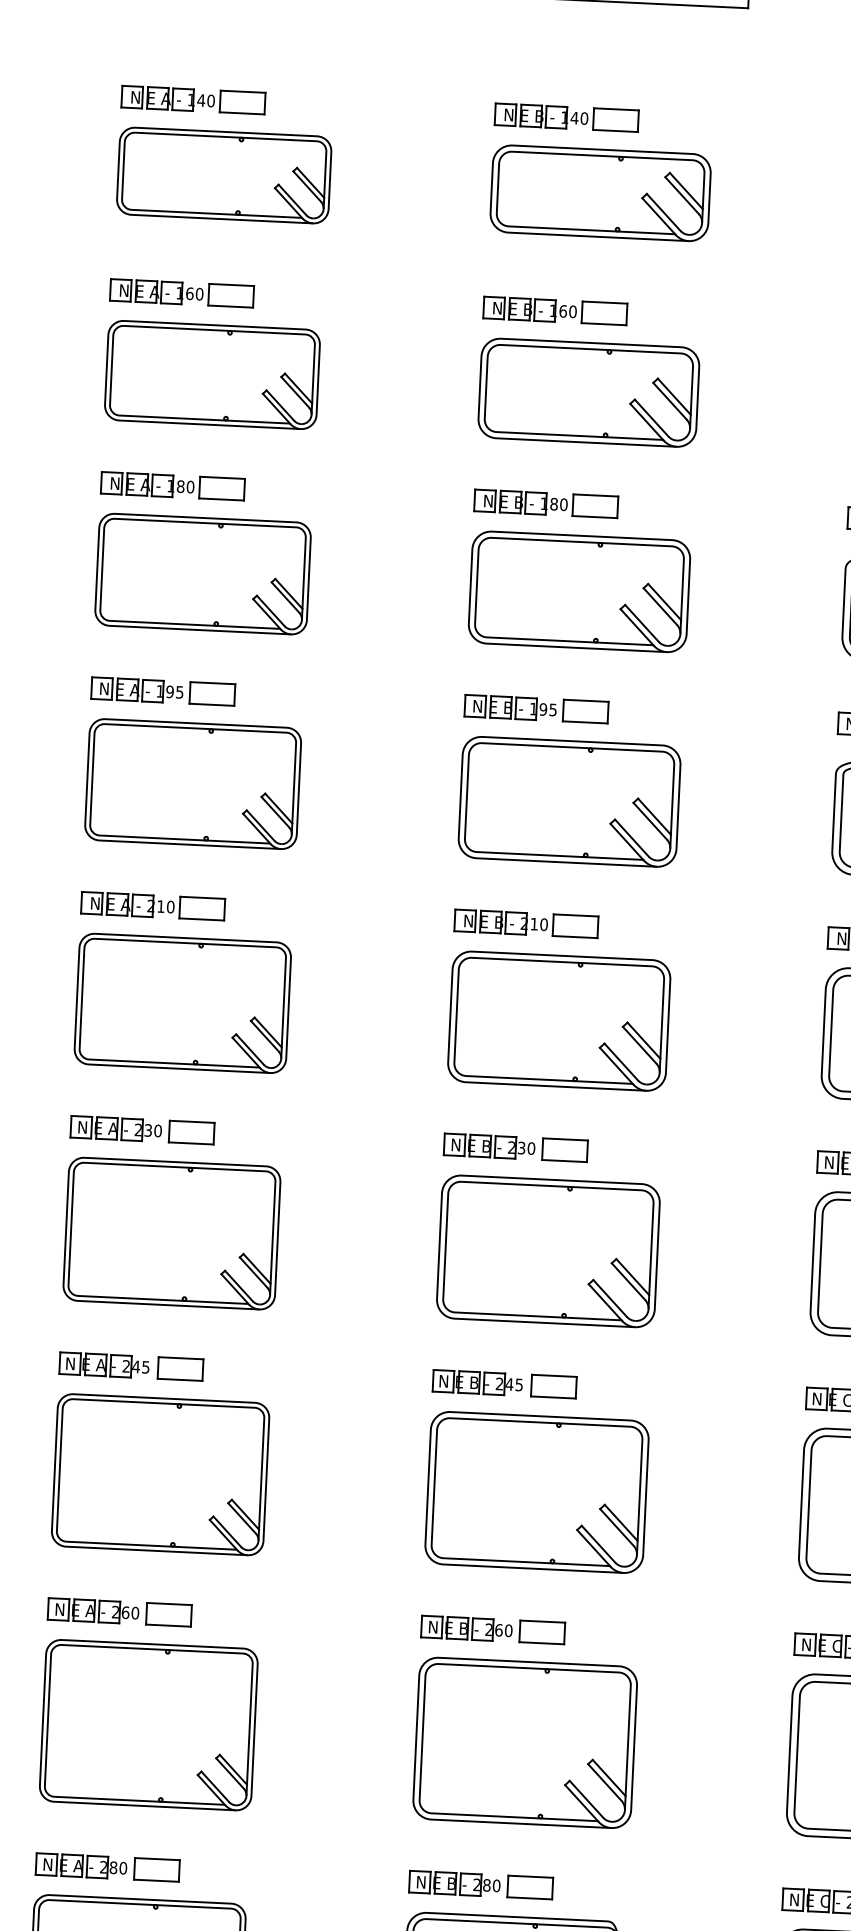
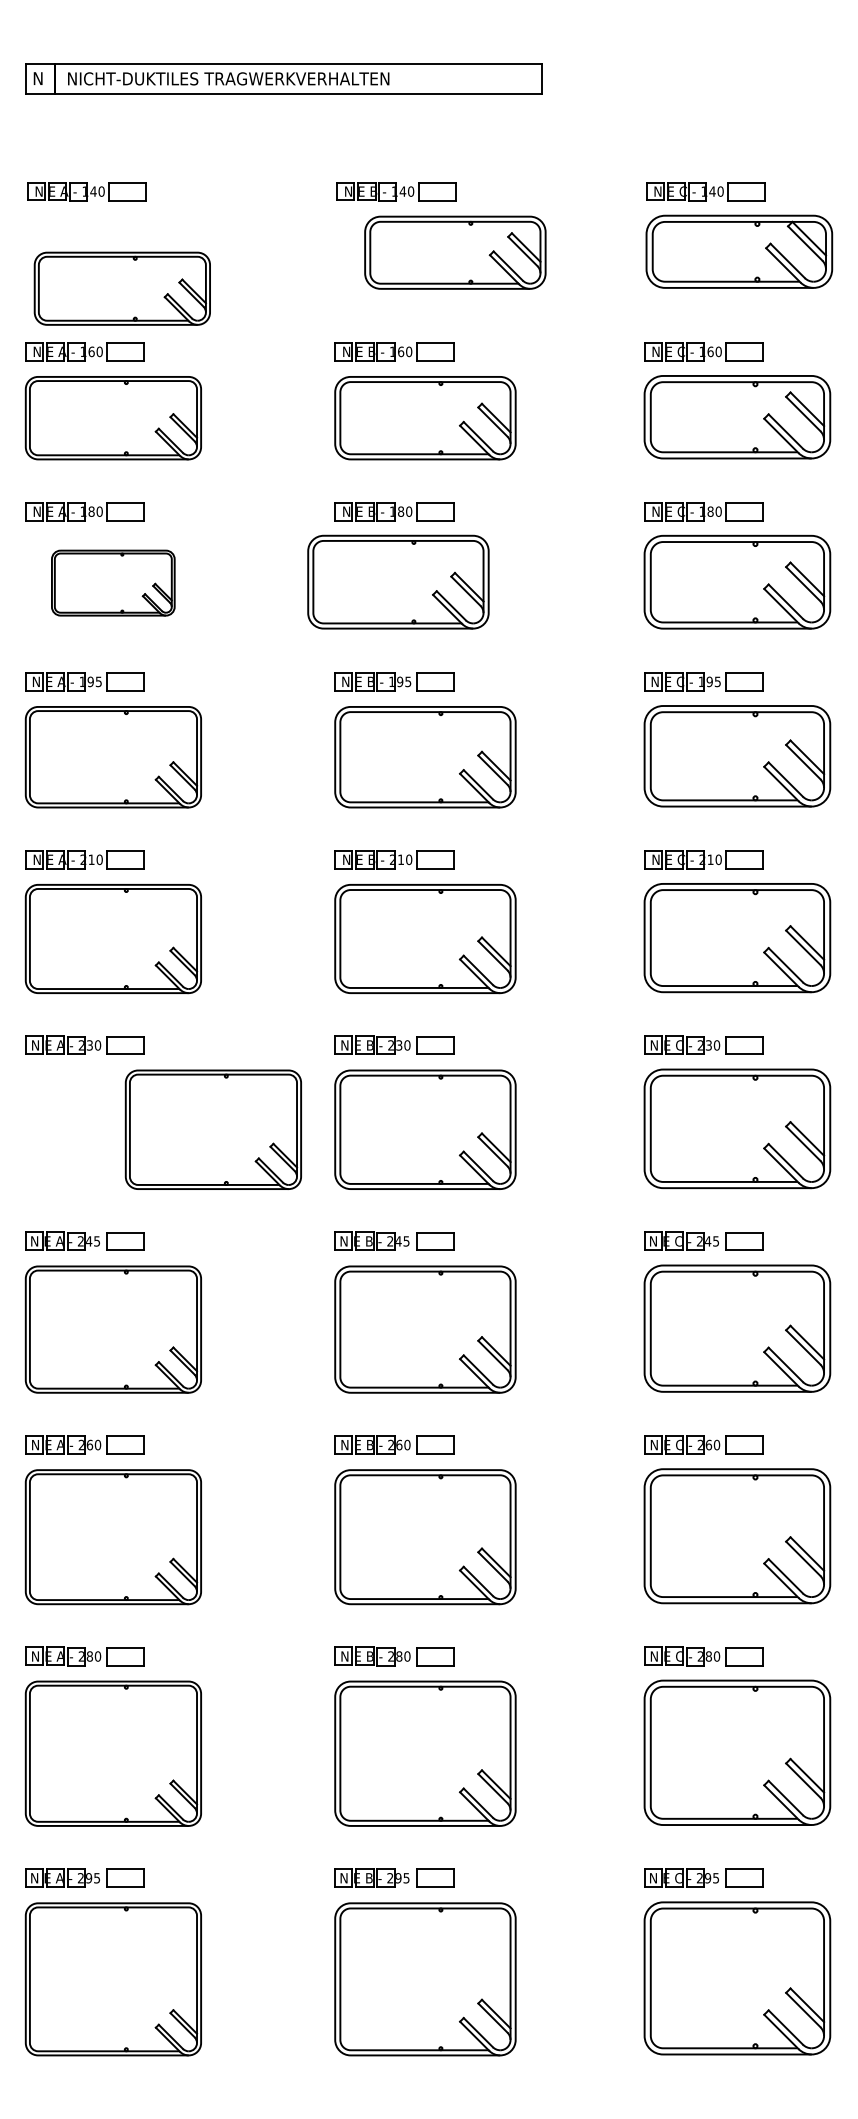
part: (223, 175) -> (121, 288), moved
part: (600, 192) -> (455, 252), moved
part: (201, 573) -> (112, 582), size x0.7
part: (579, 591) -> (398, 581), moved
part: (170, 1233) -> (212, 1129), moved

